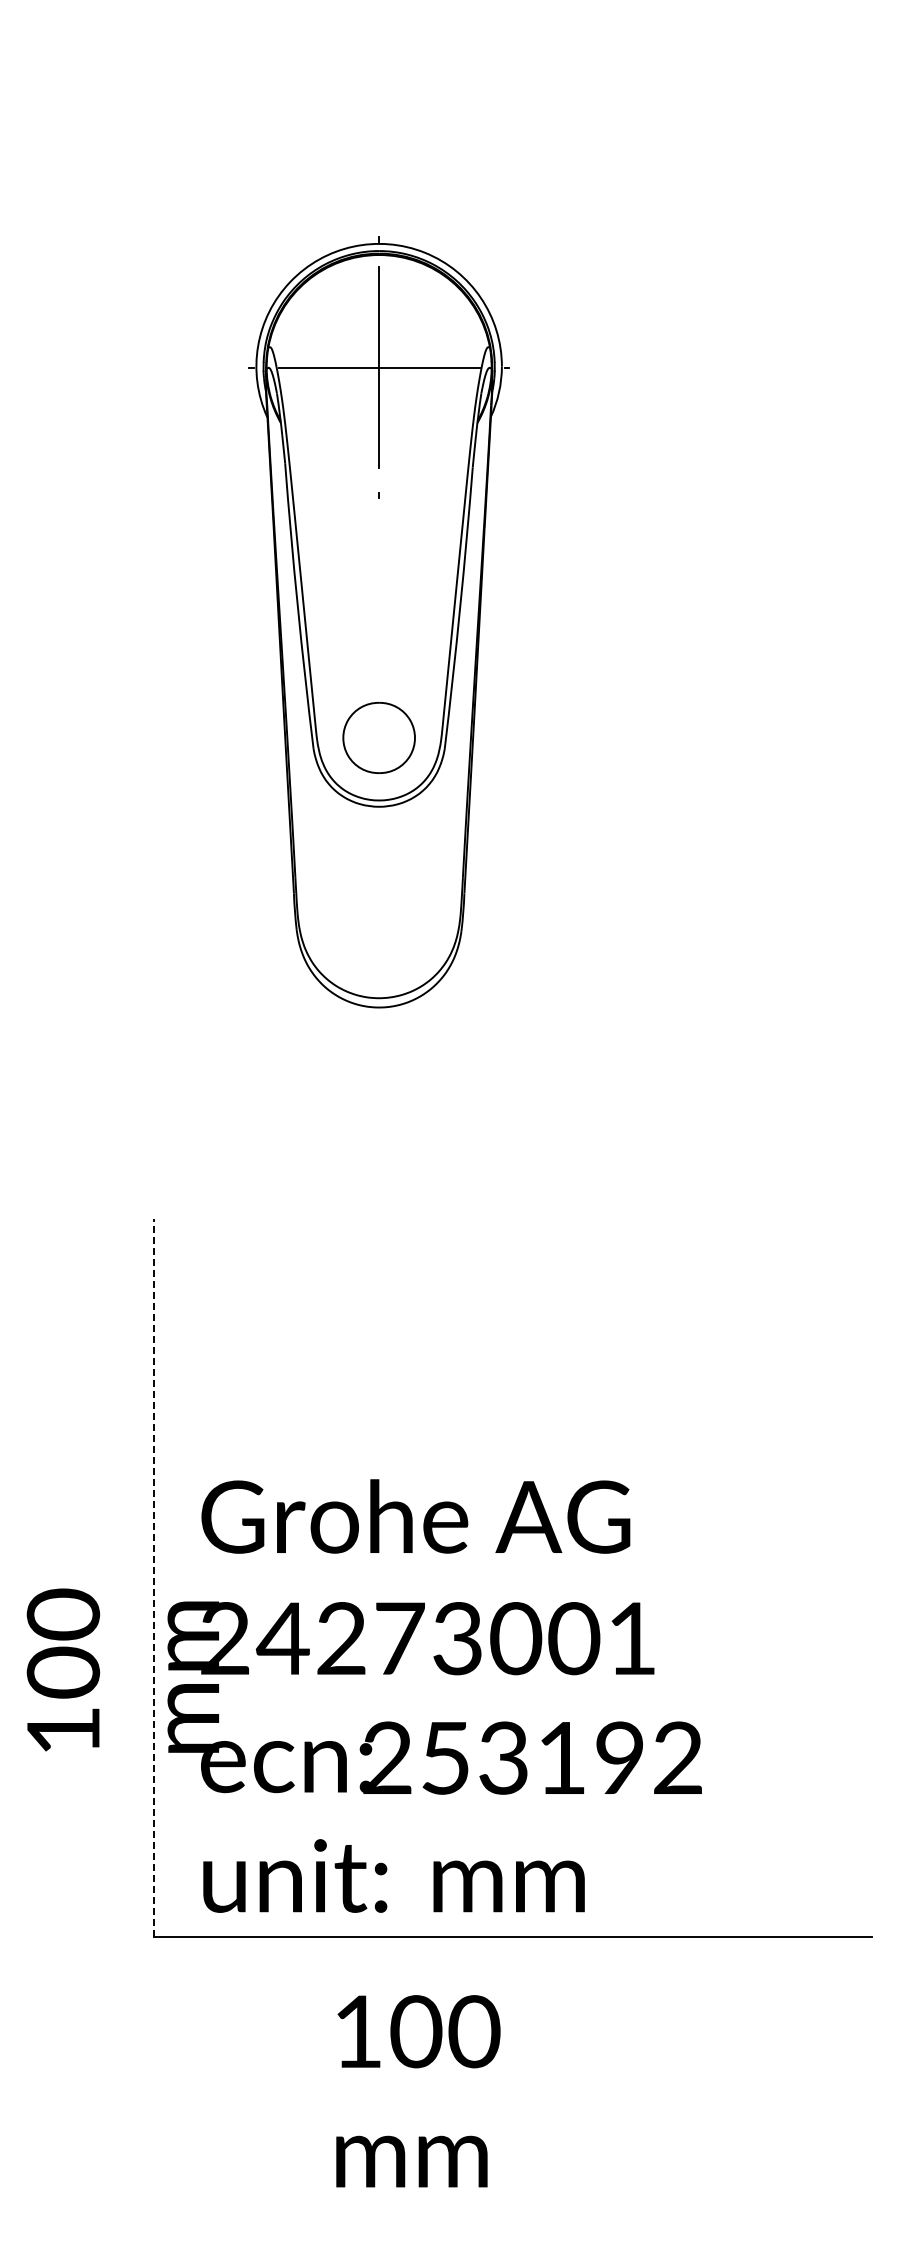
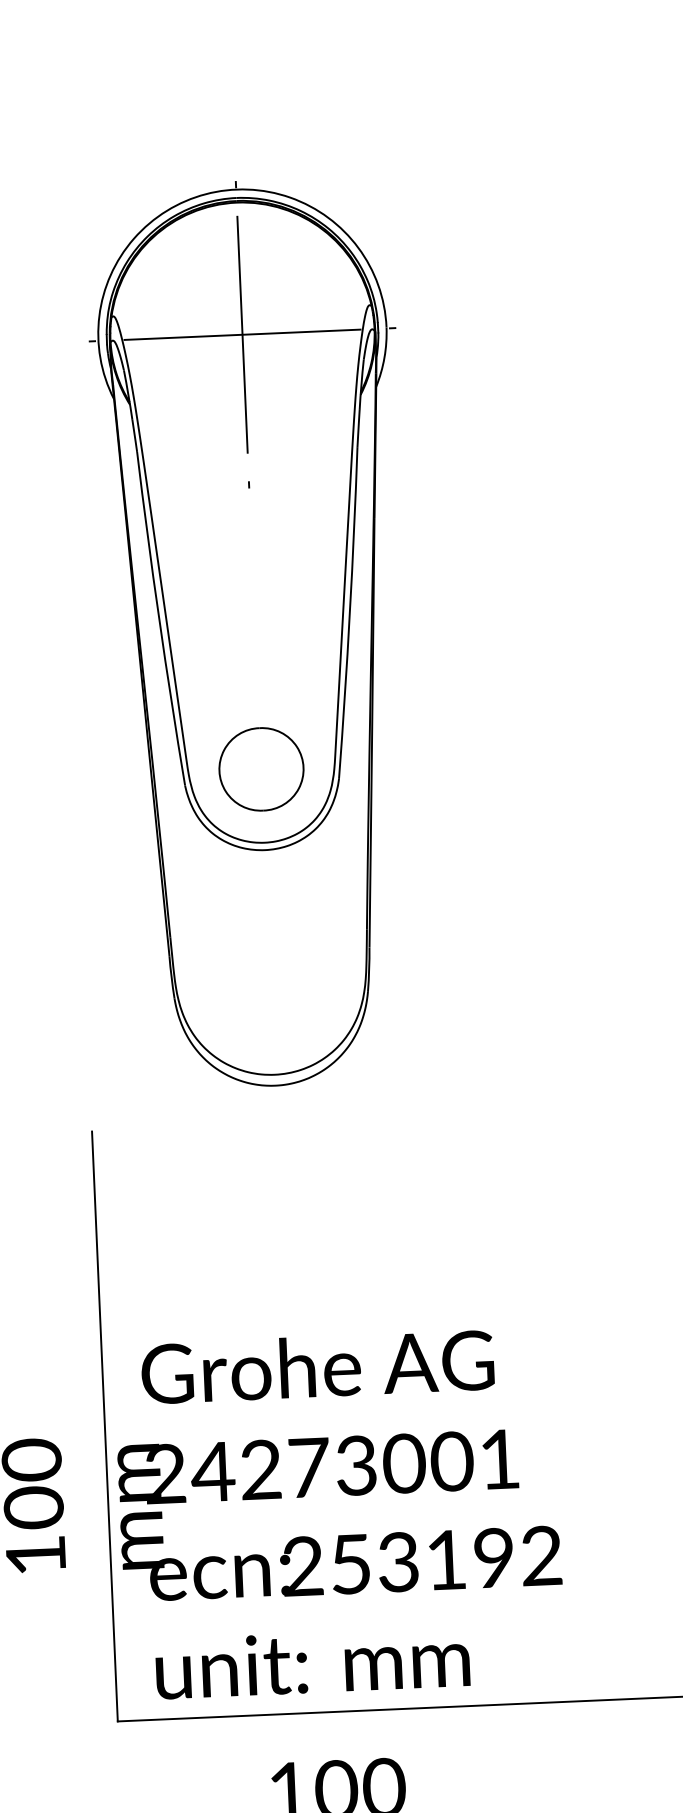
part: (378, 622) -> (254, 633), size x1.43
line: (154, 1577) -> (105, 1426), dashed -> solid

